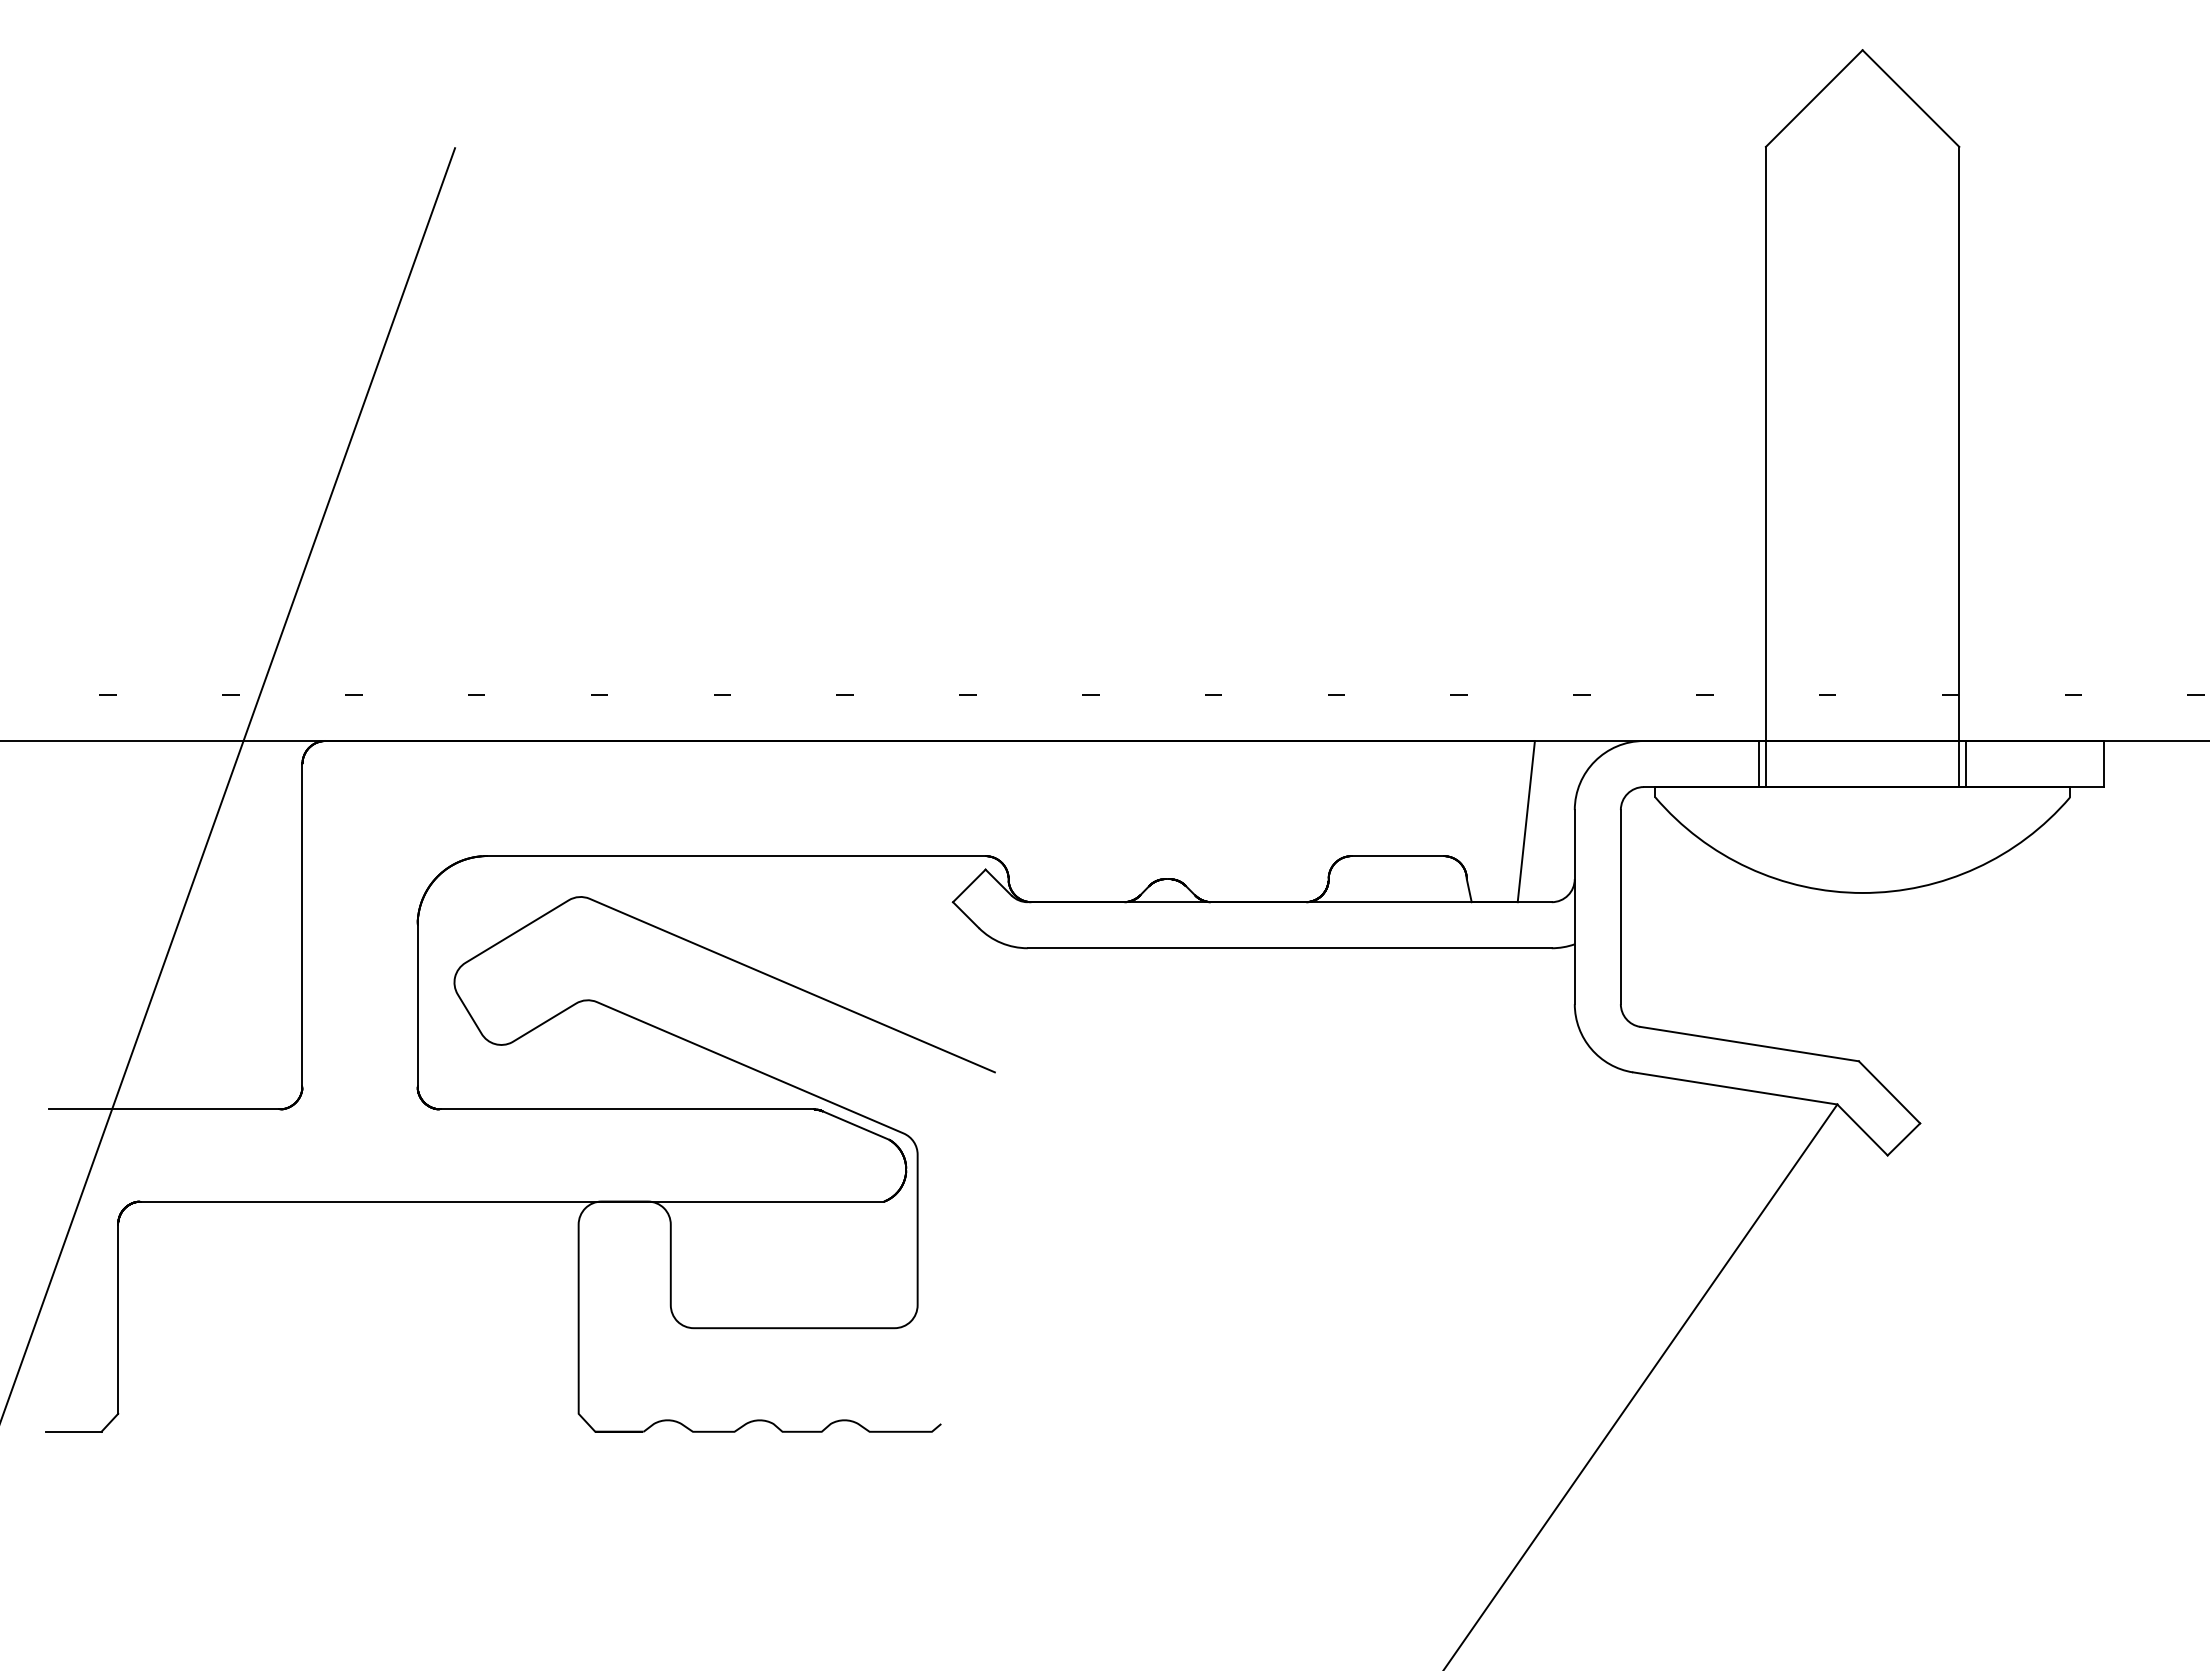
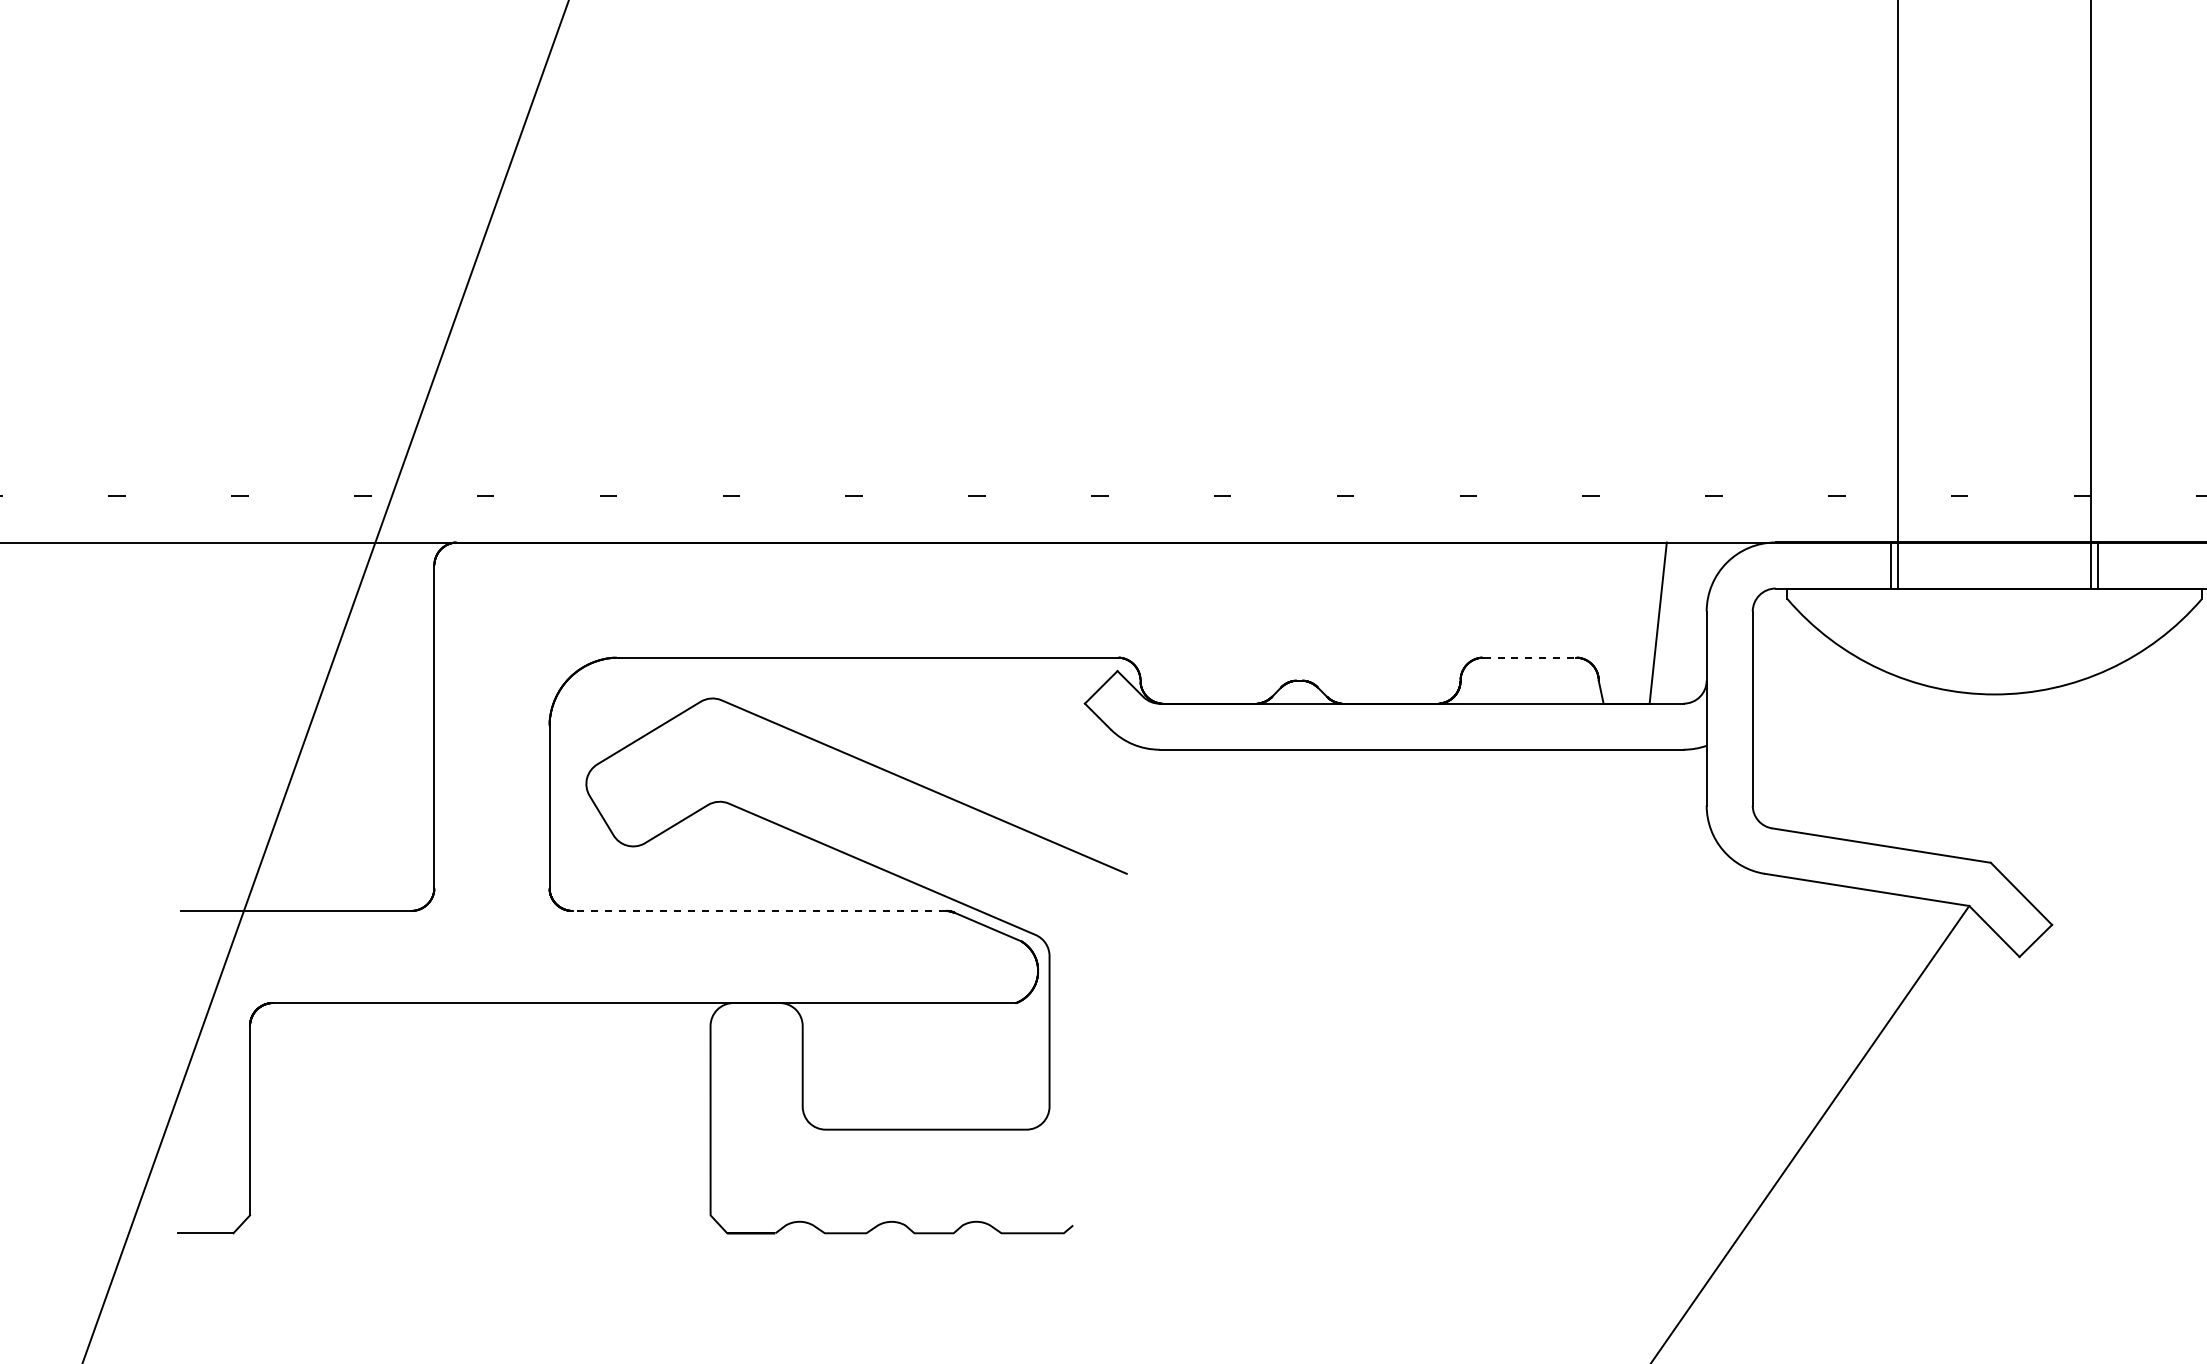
line: (1398, 856) -> (1530, 657), solid -> dashed
line: (626, 1109) -> (758, 910), solid -> dashed

